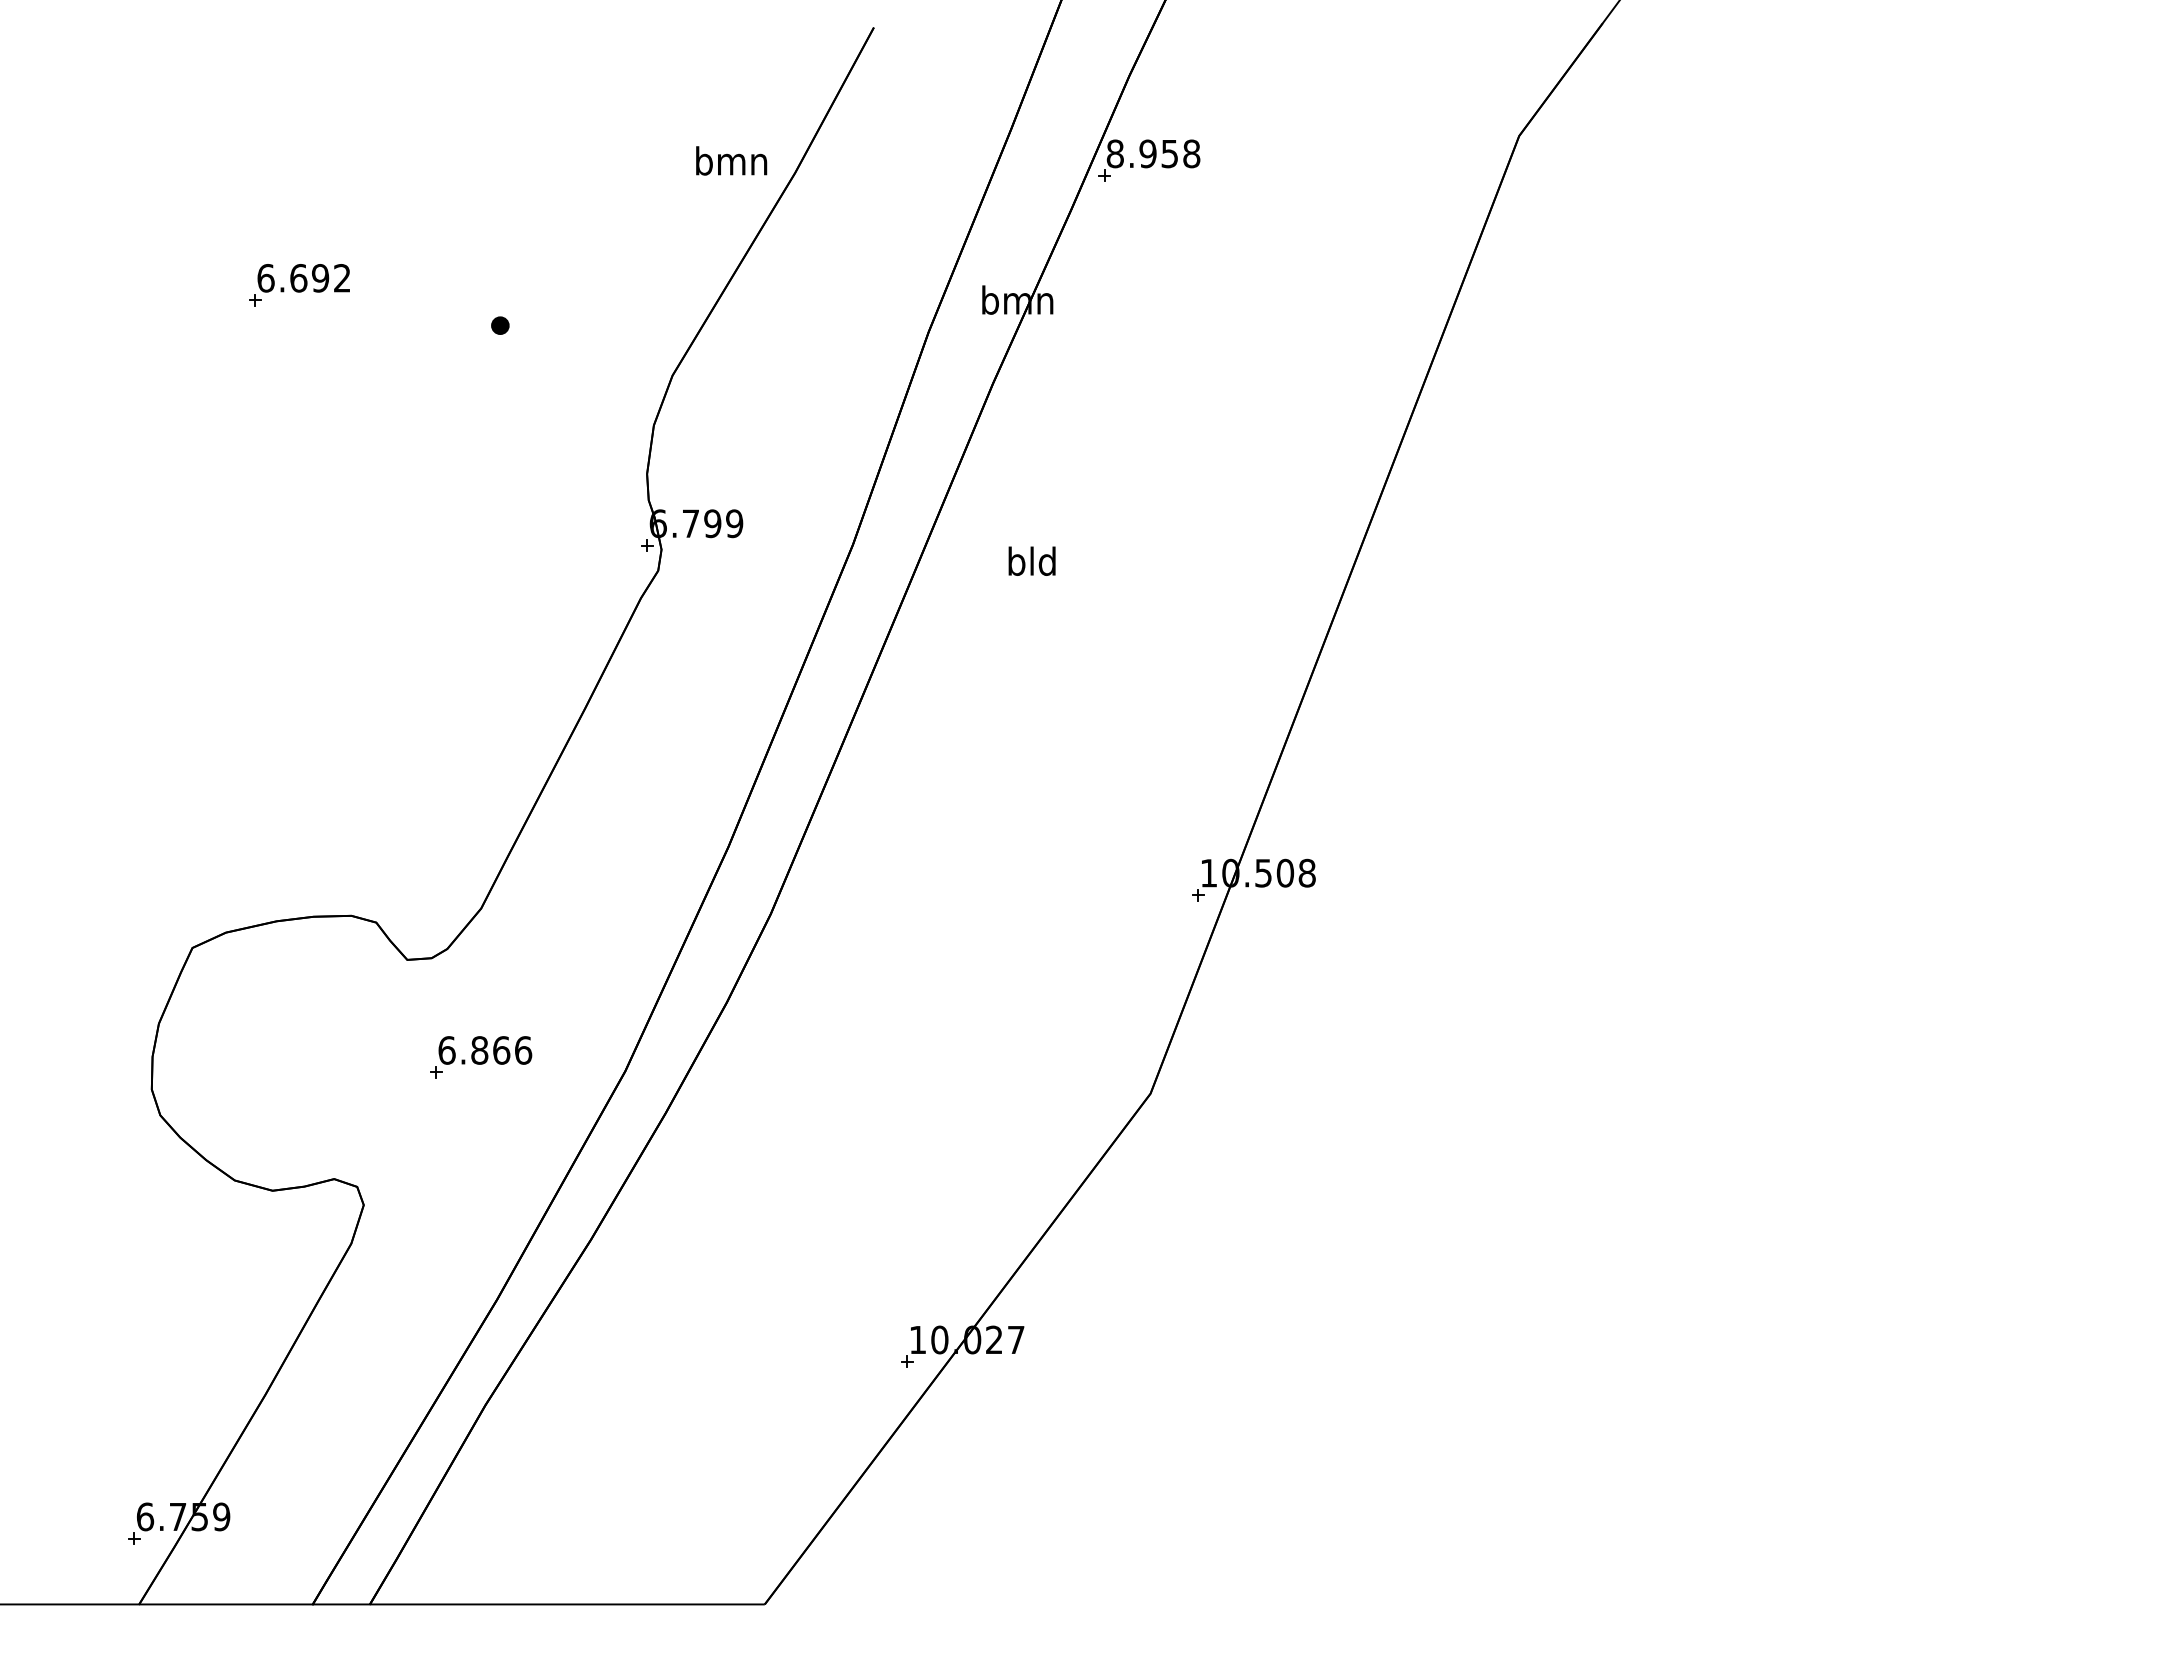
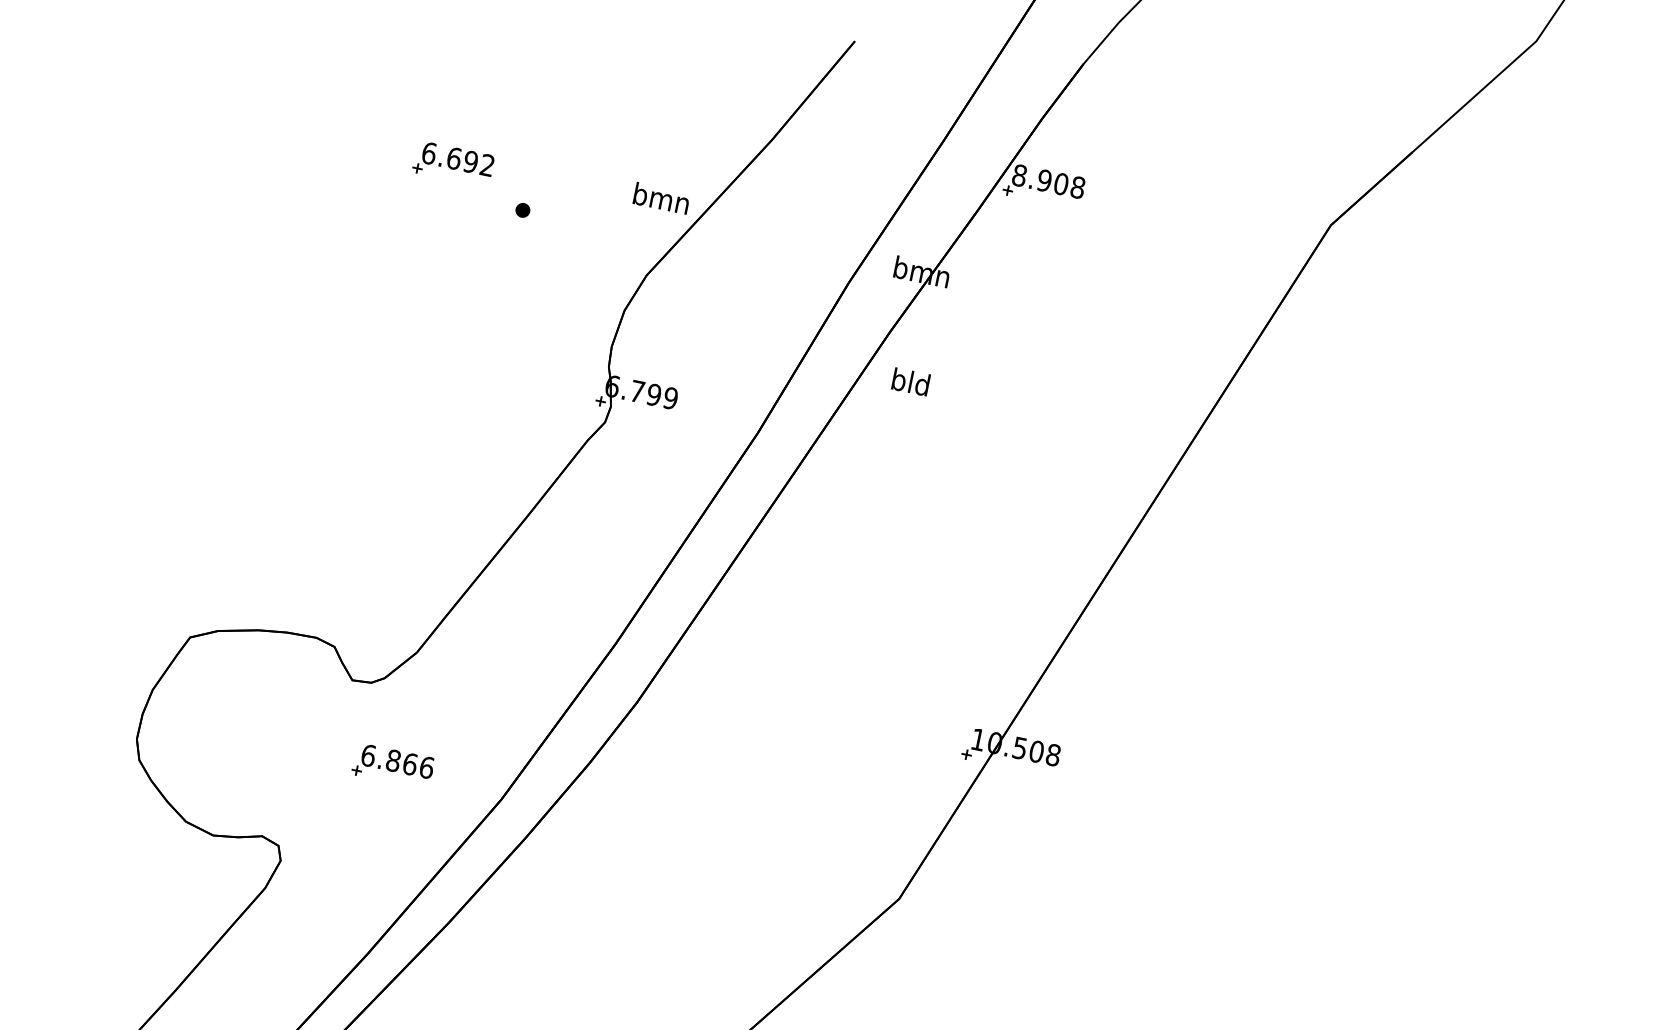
text: (1169, 153) -> (1061, 183), 8.958 -> 8.908
text: (731, 160) -> (661, 198), moved
part: (299, 285) -> (453, 164), moved
text: (1031, 560) -> (910, 381), moved

